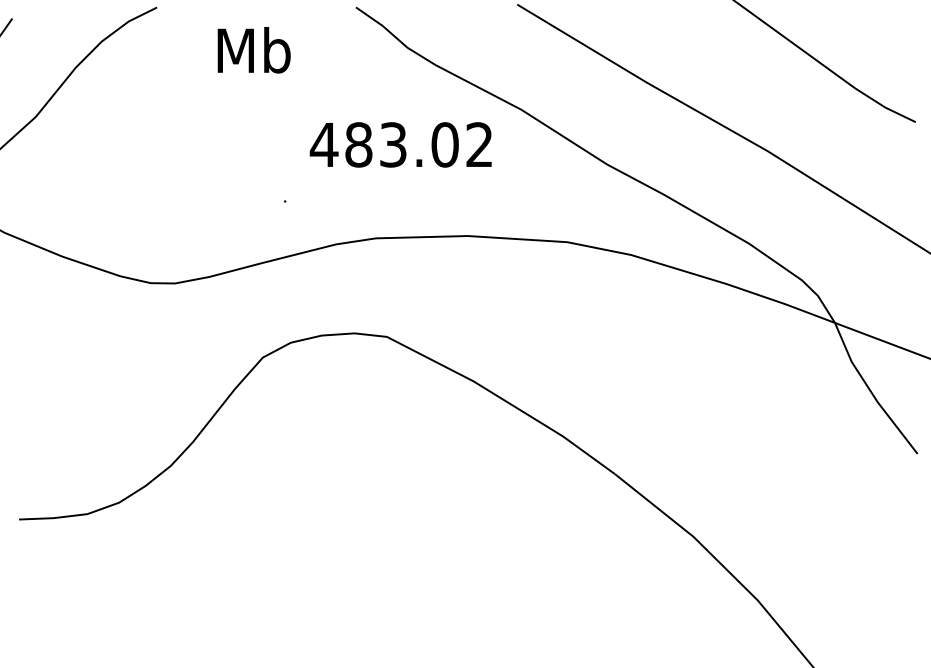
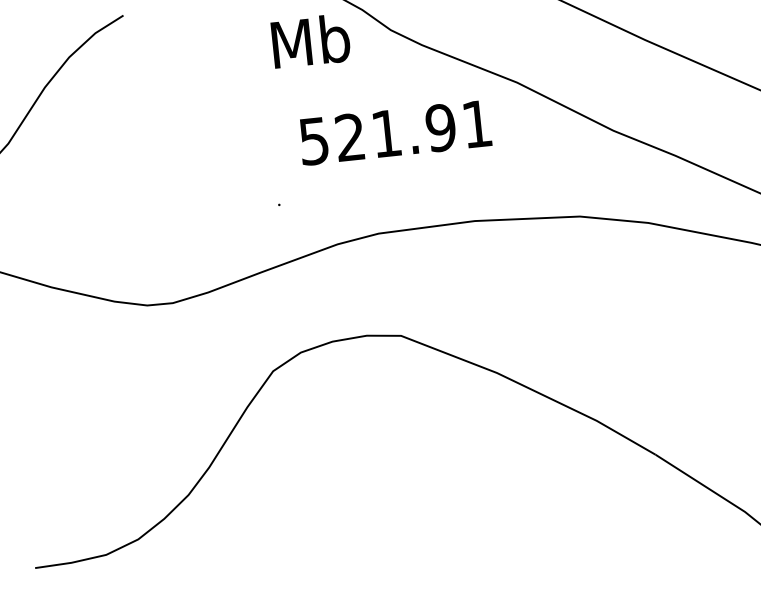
text: (253, 50) -> (310, 41), moved
text: (400, 144) -> (394, 132), 483.02 -> 521.91

